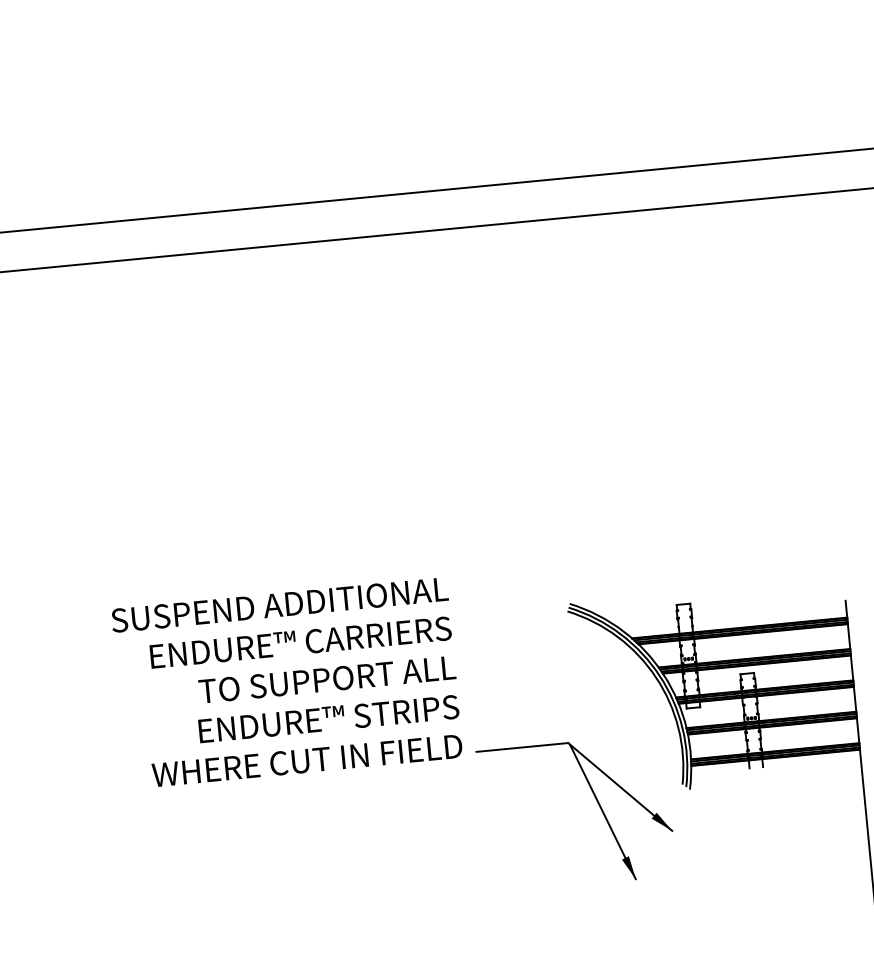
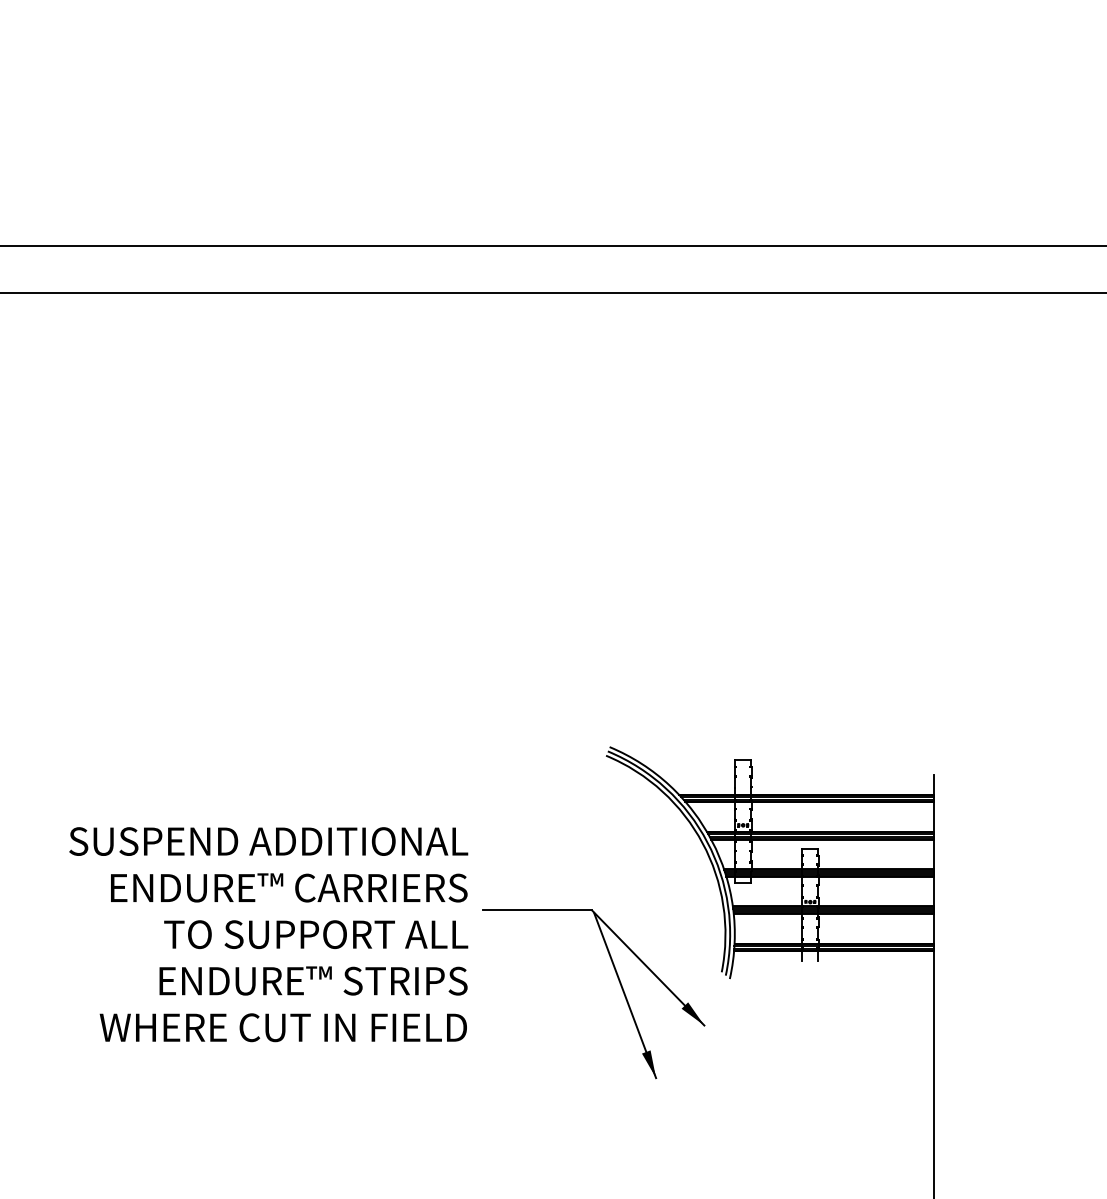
text: (287, 683) -> (268, 934), moved

